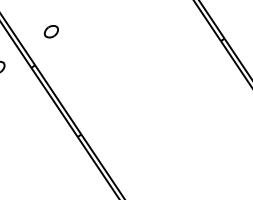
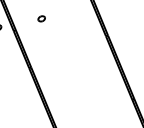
part: (50, 31) -> (41, 18), moved

